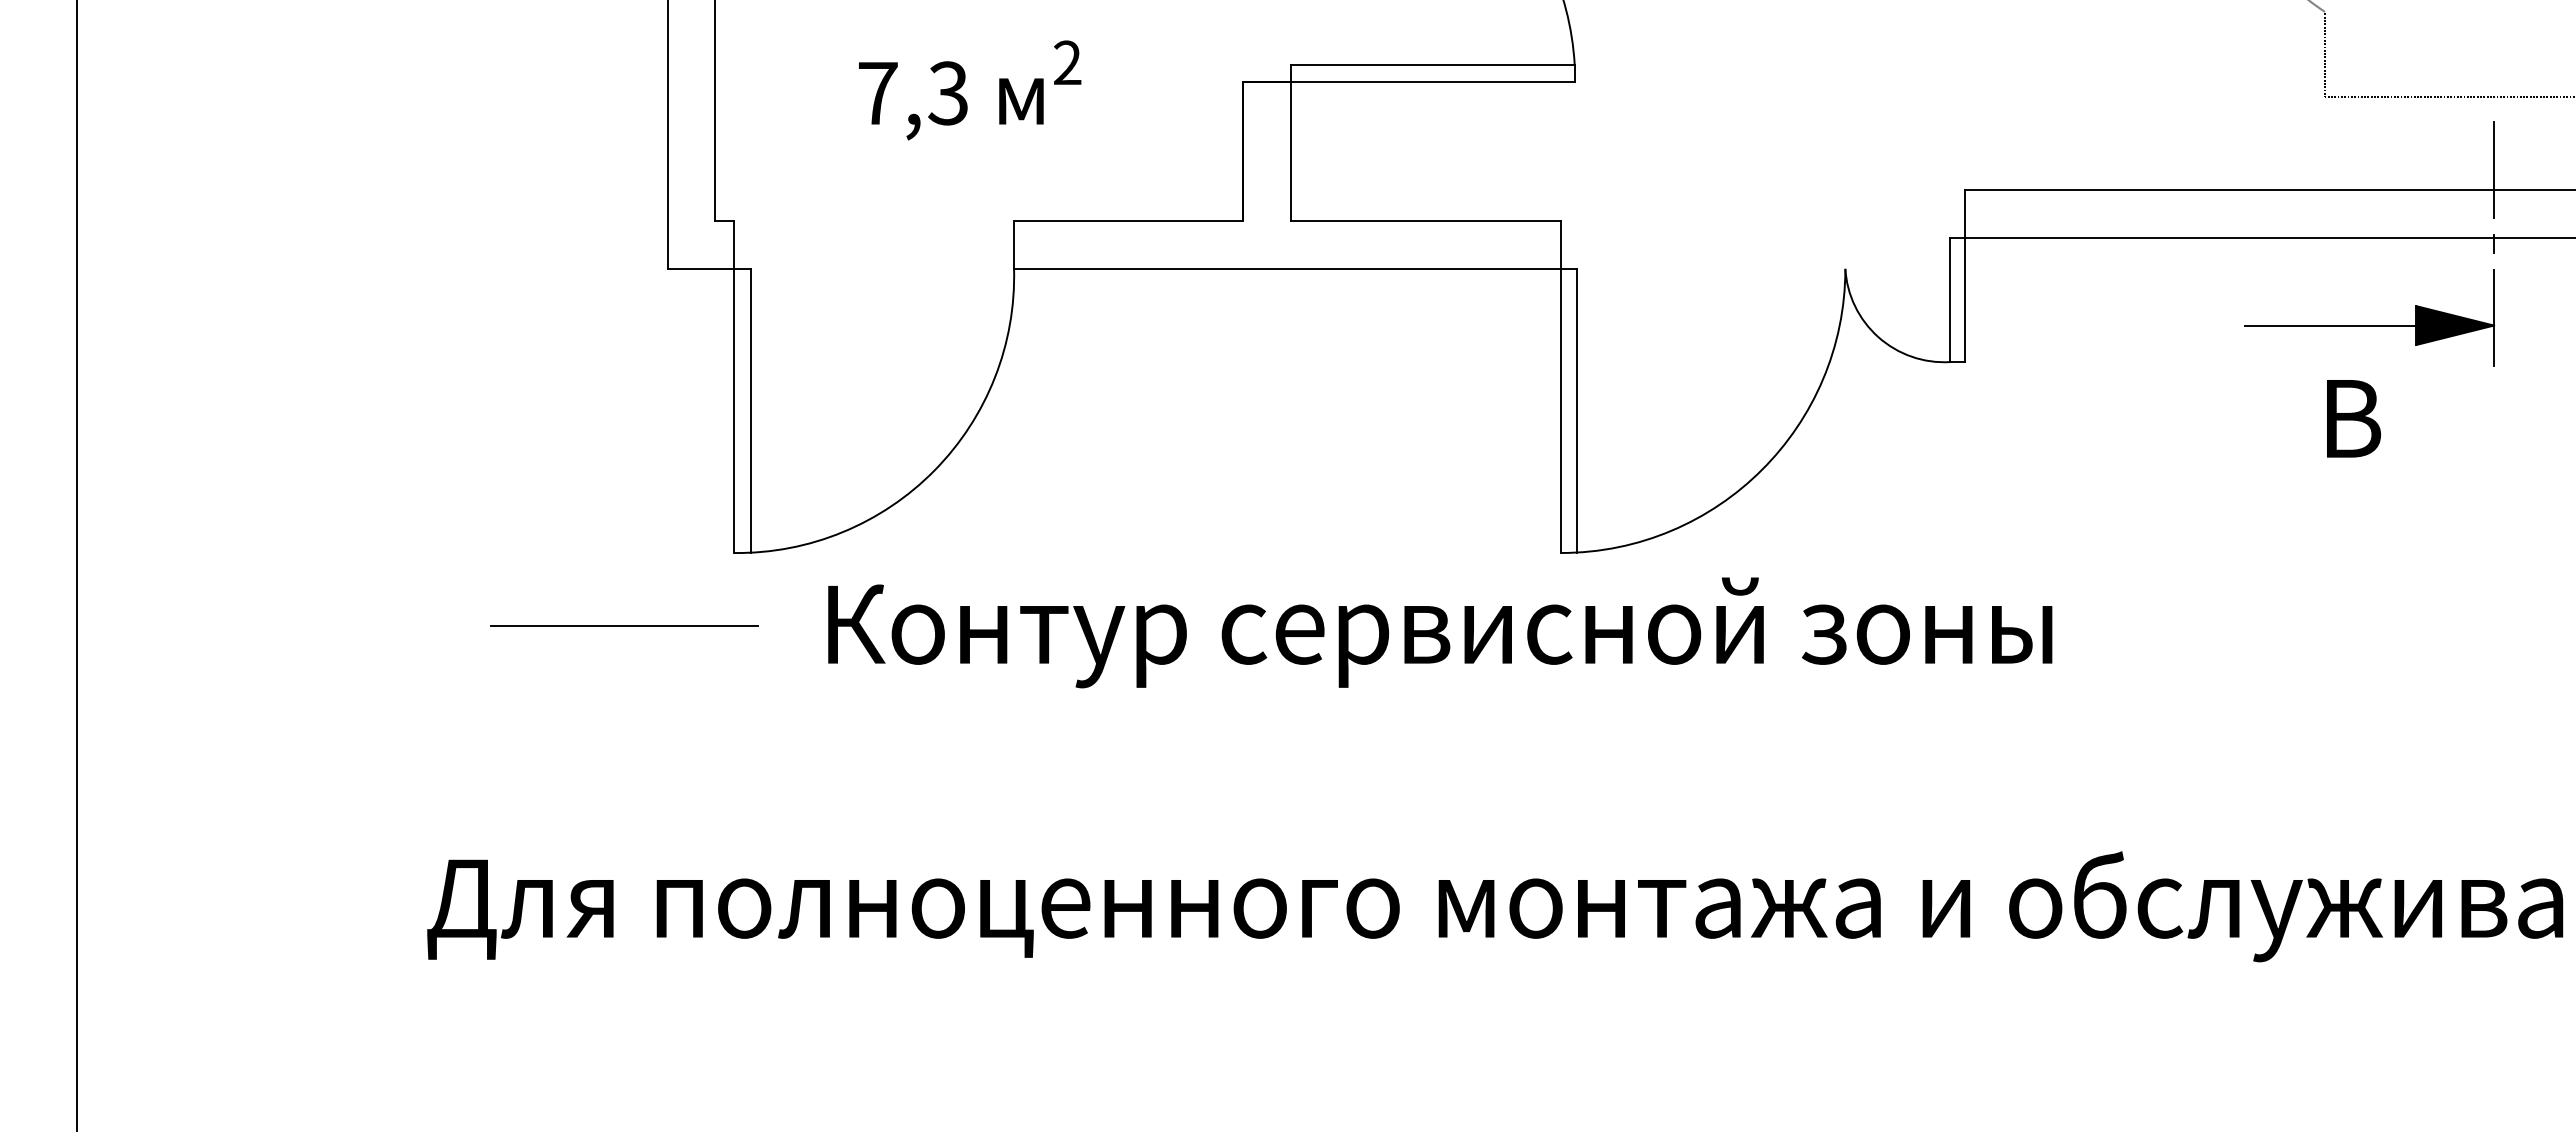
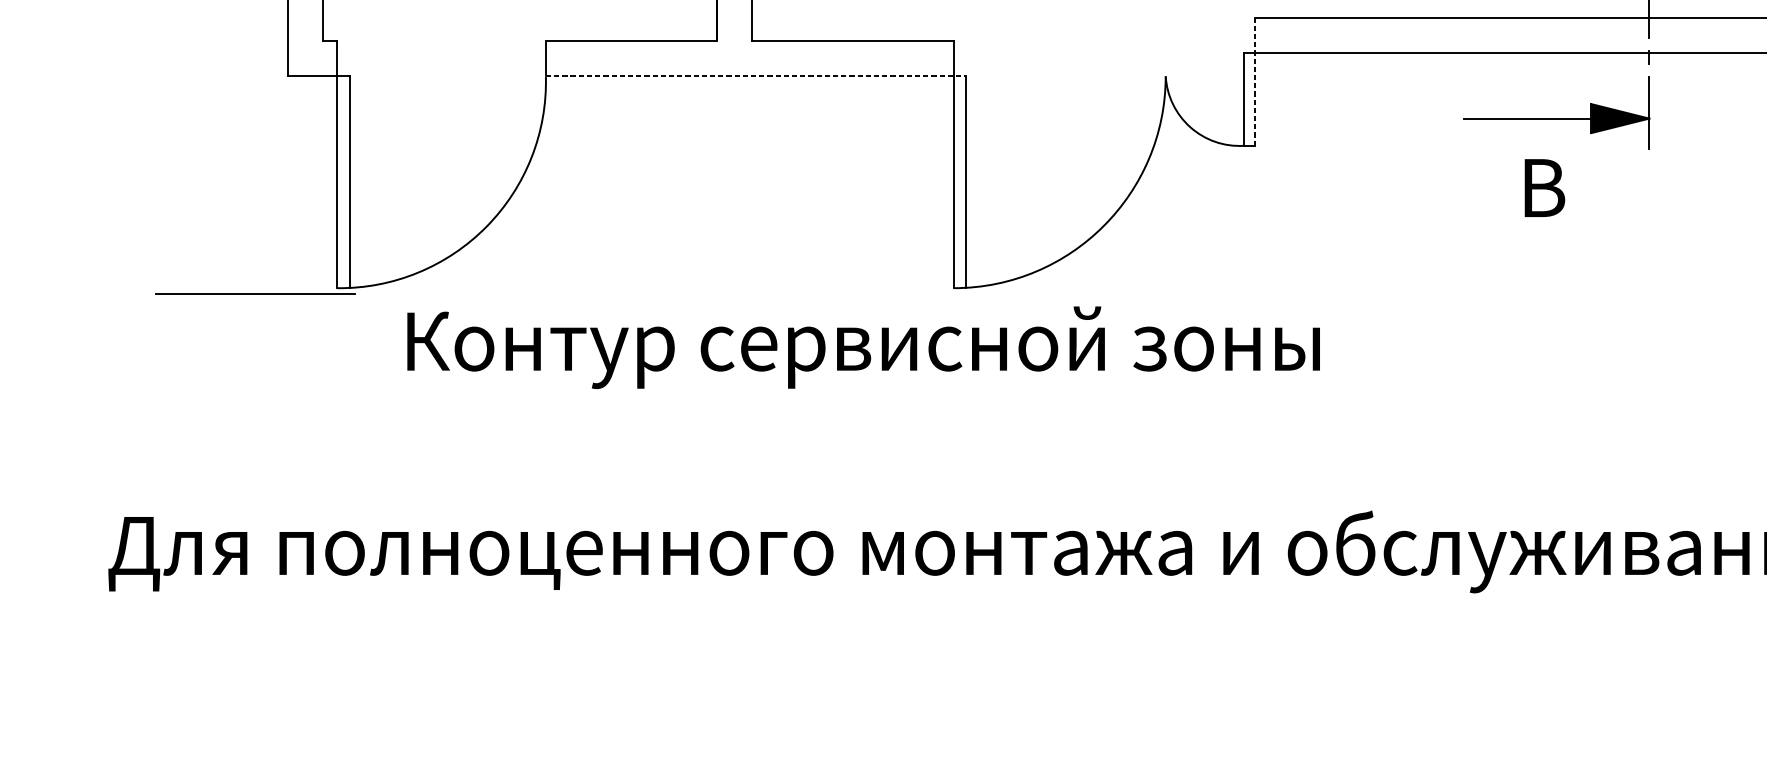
line: (1295, 268) -> (755, 76), solid -> dashed
line: (1965, 276) -> (1255, 82), solid -> dashed
line: (624, 625) -> (255, 293), moved

